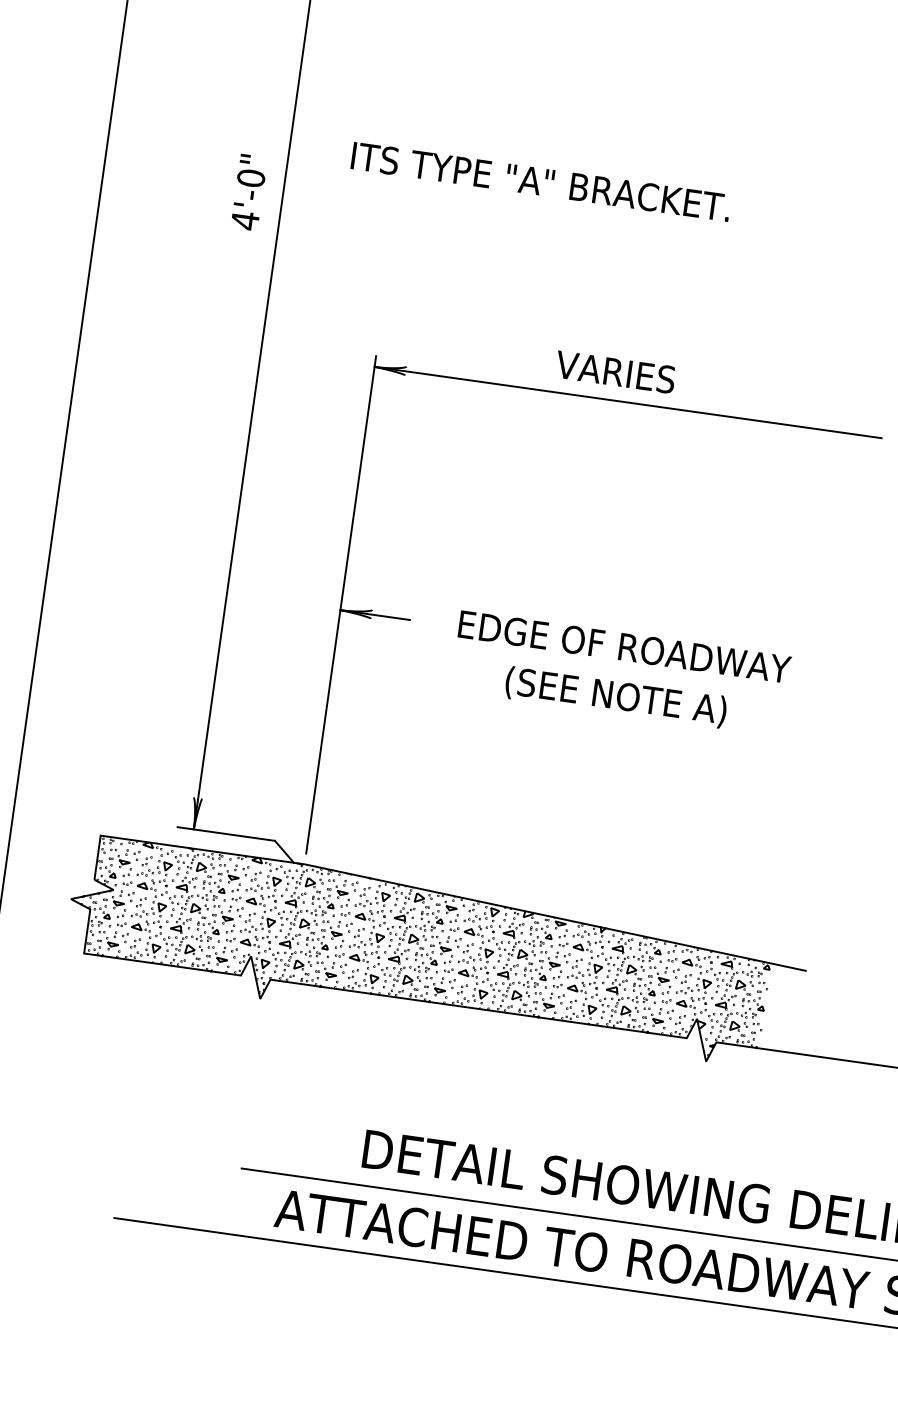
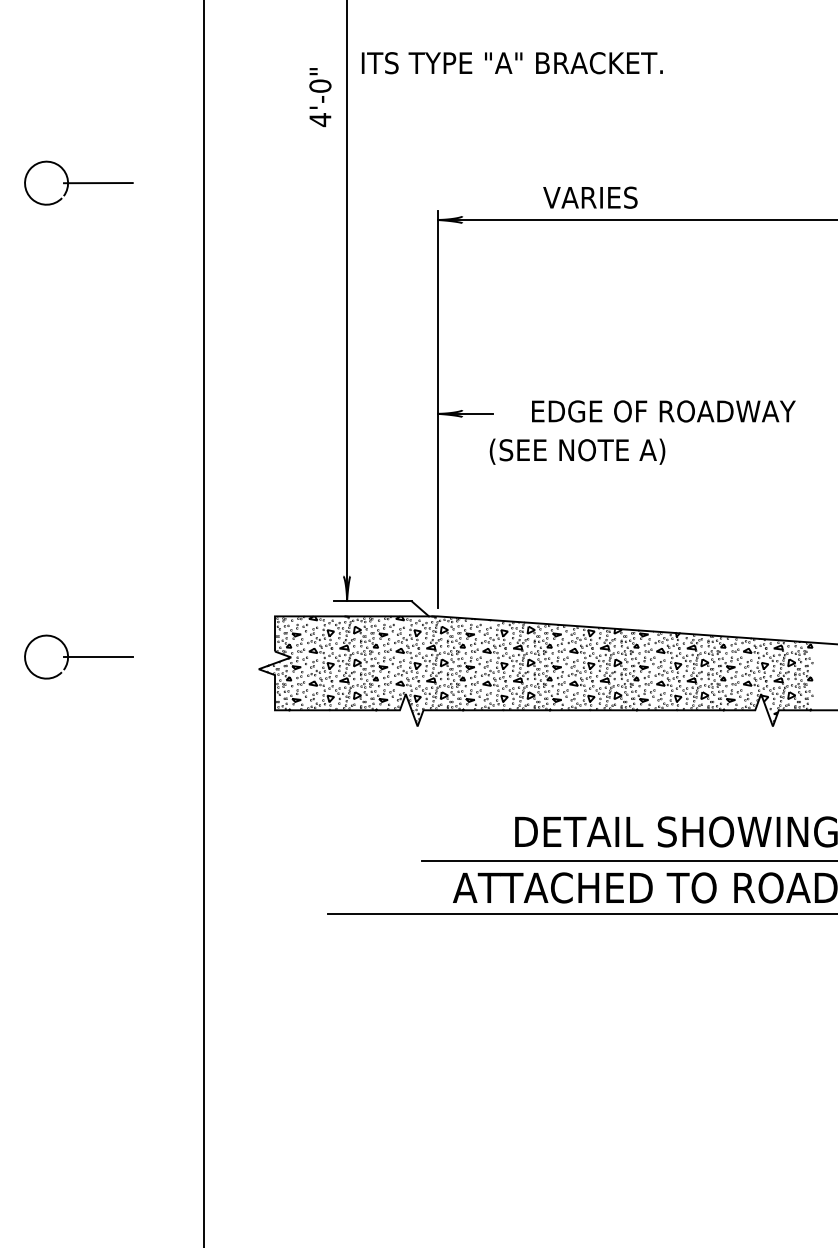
text: (539, 182) -> (511, 63), moved
text: (615, 372) -> (590, 197), moved
text: (616, 697) -> (577, 451), moved

